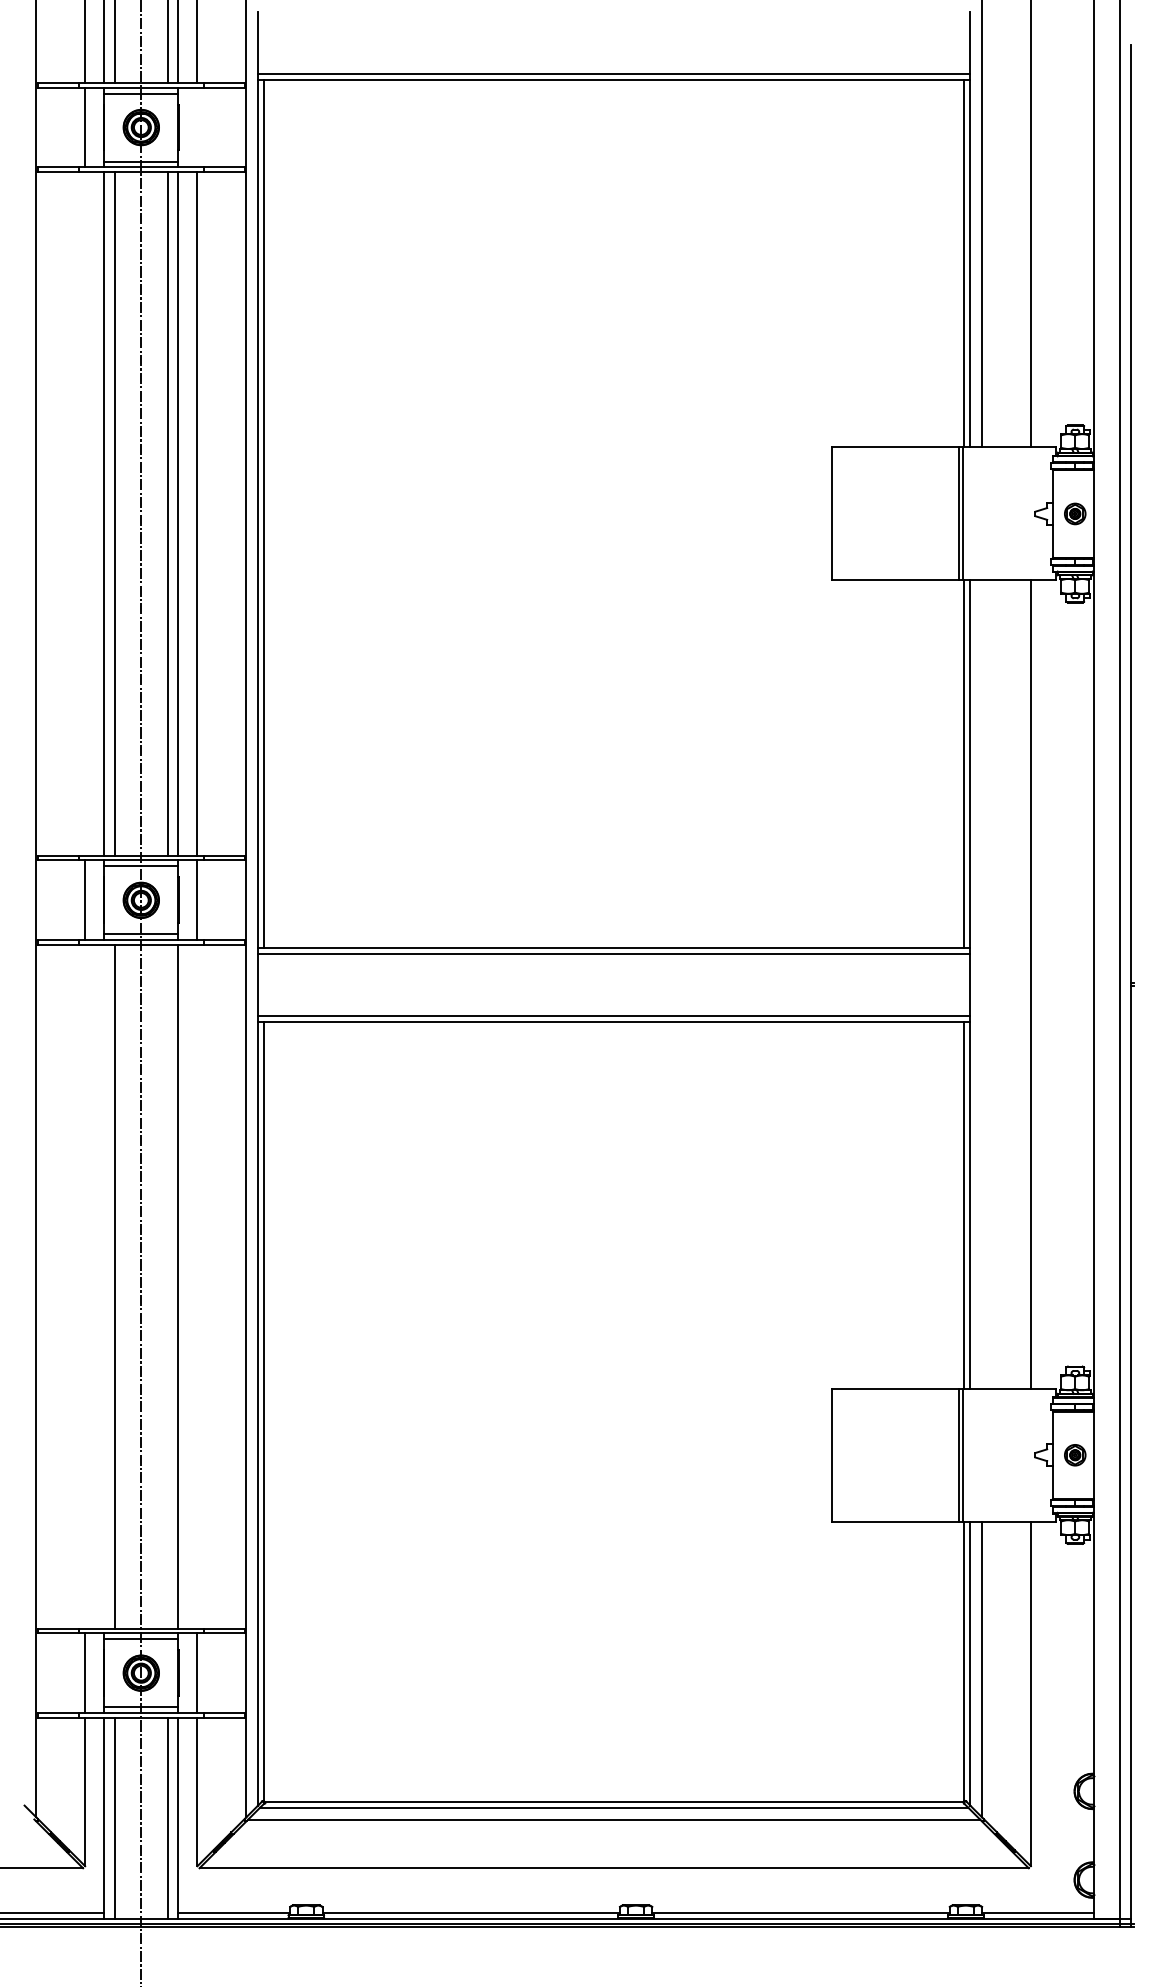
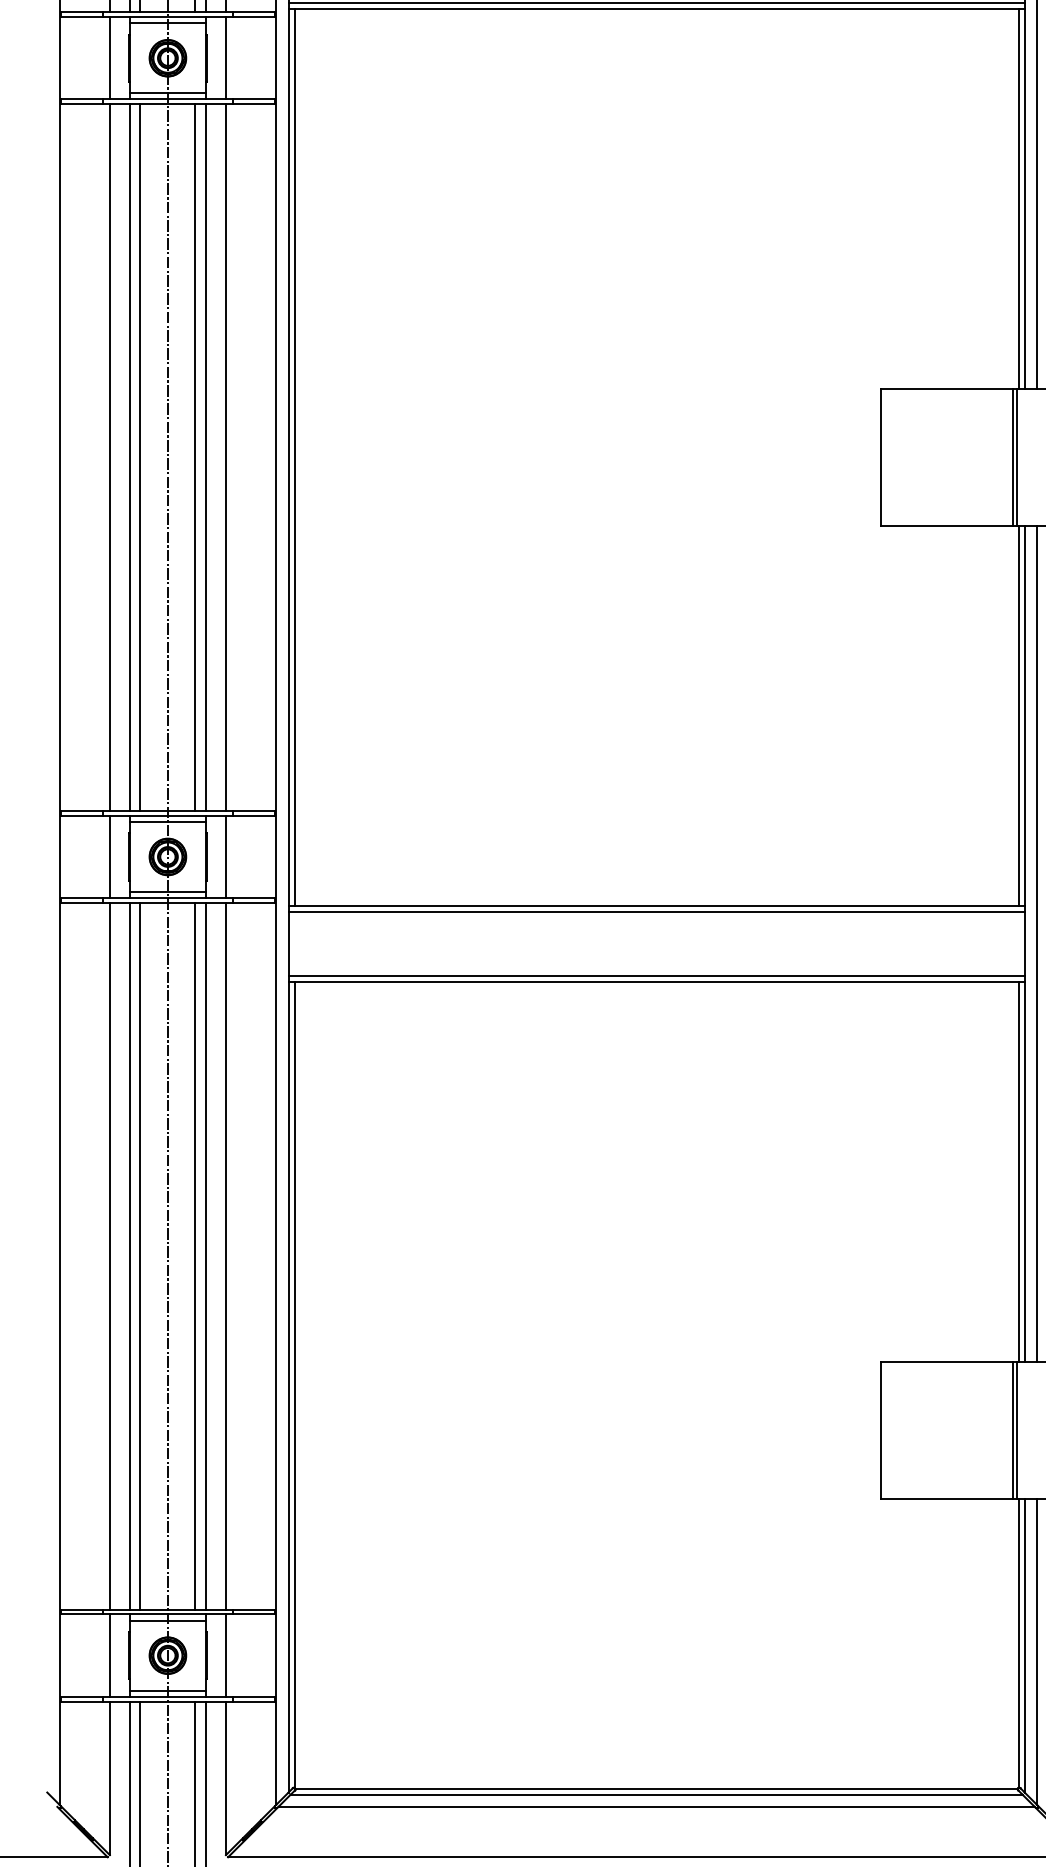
line: (197, 127) -> (225, 58), added
line: (85, 513) -> (110, 457), added
line: (982, 984) -> (1037, 943), added
line: (85, 1286) -> (110, 1256), added
line: (104, 1286) -> (129, 1256), added
line: (167, 1286) -> (194, 1256), added
line: (197, 1286) -> (225, 1256), added

